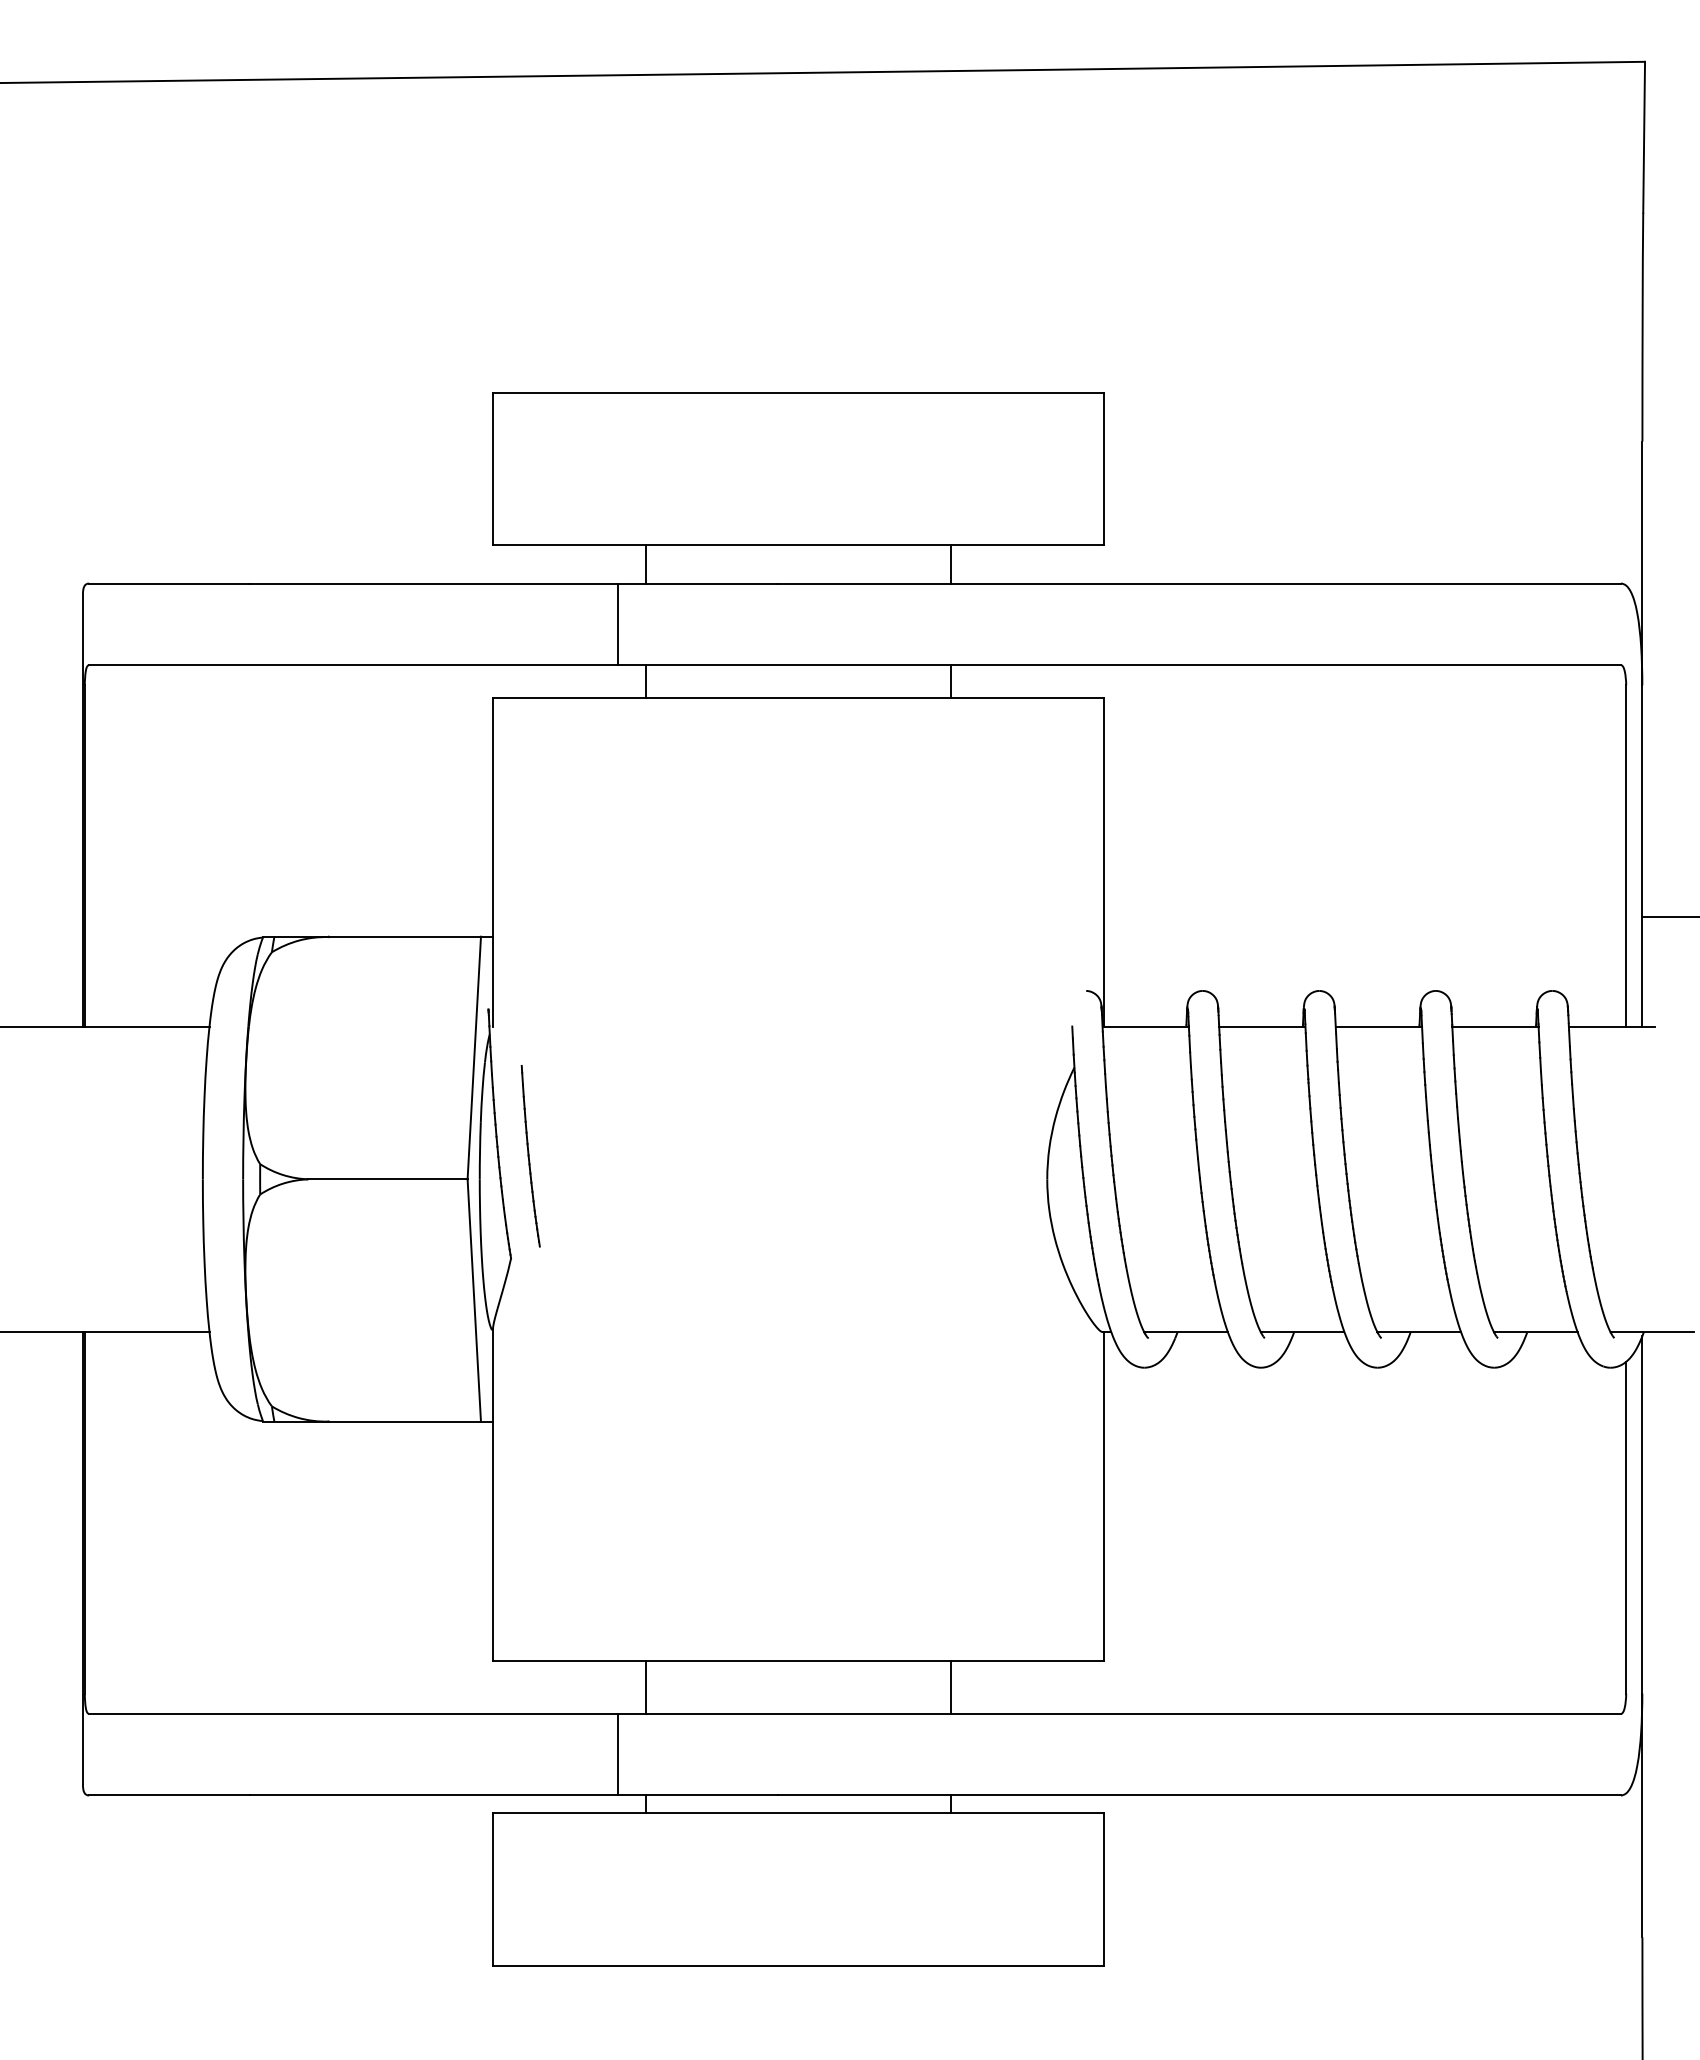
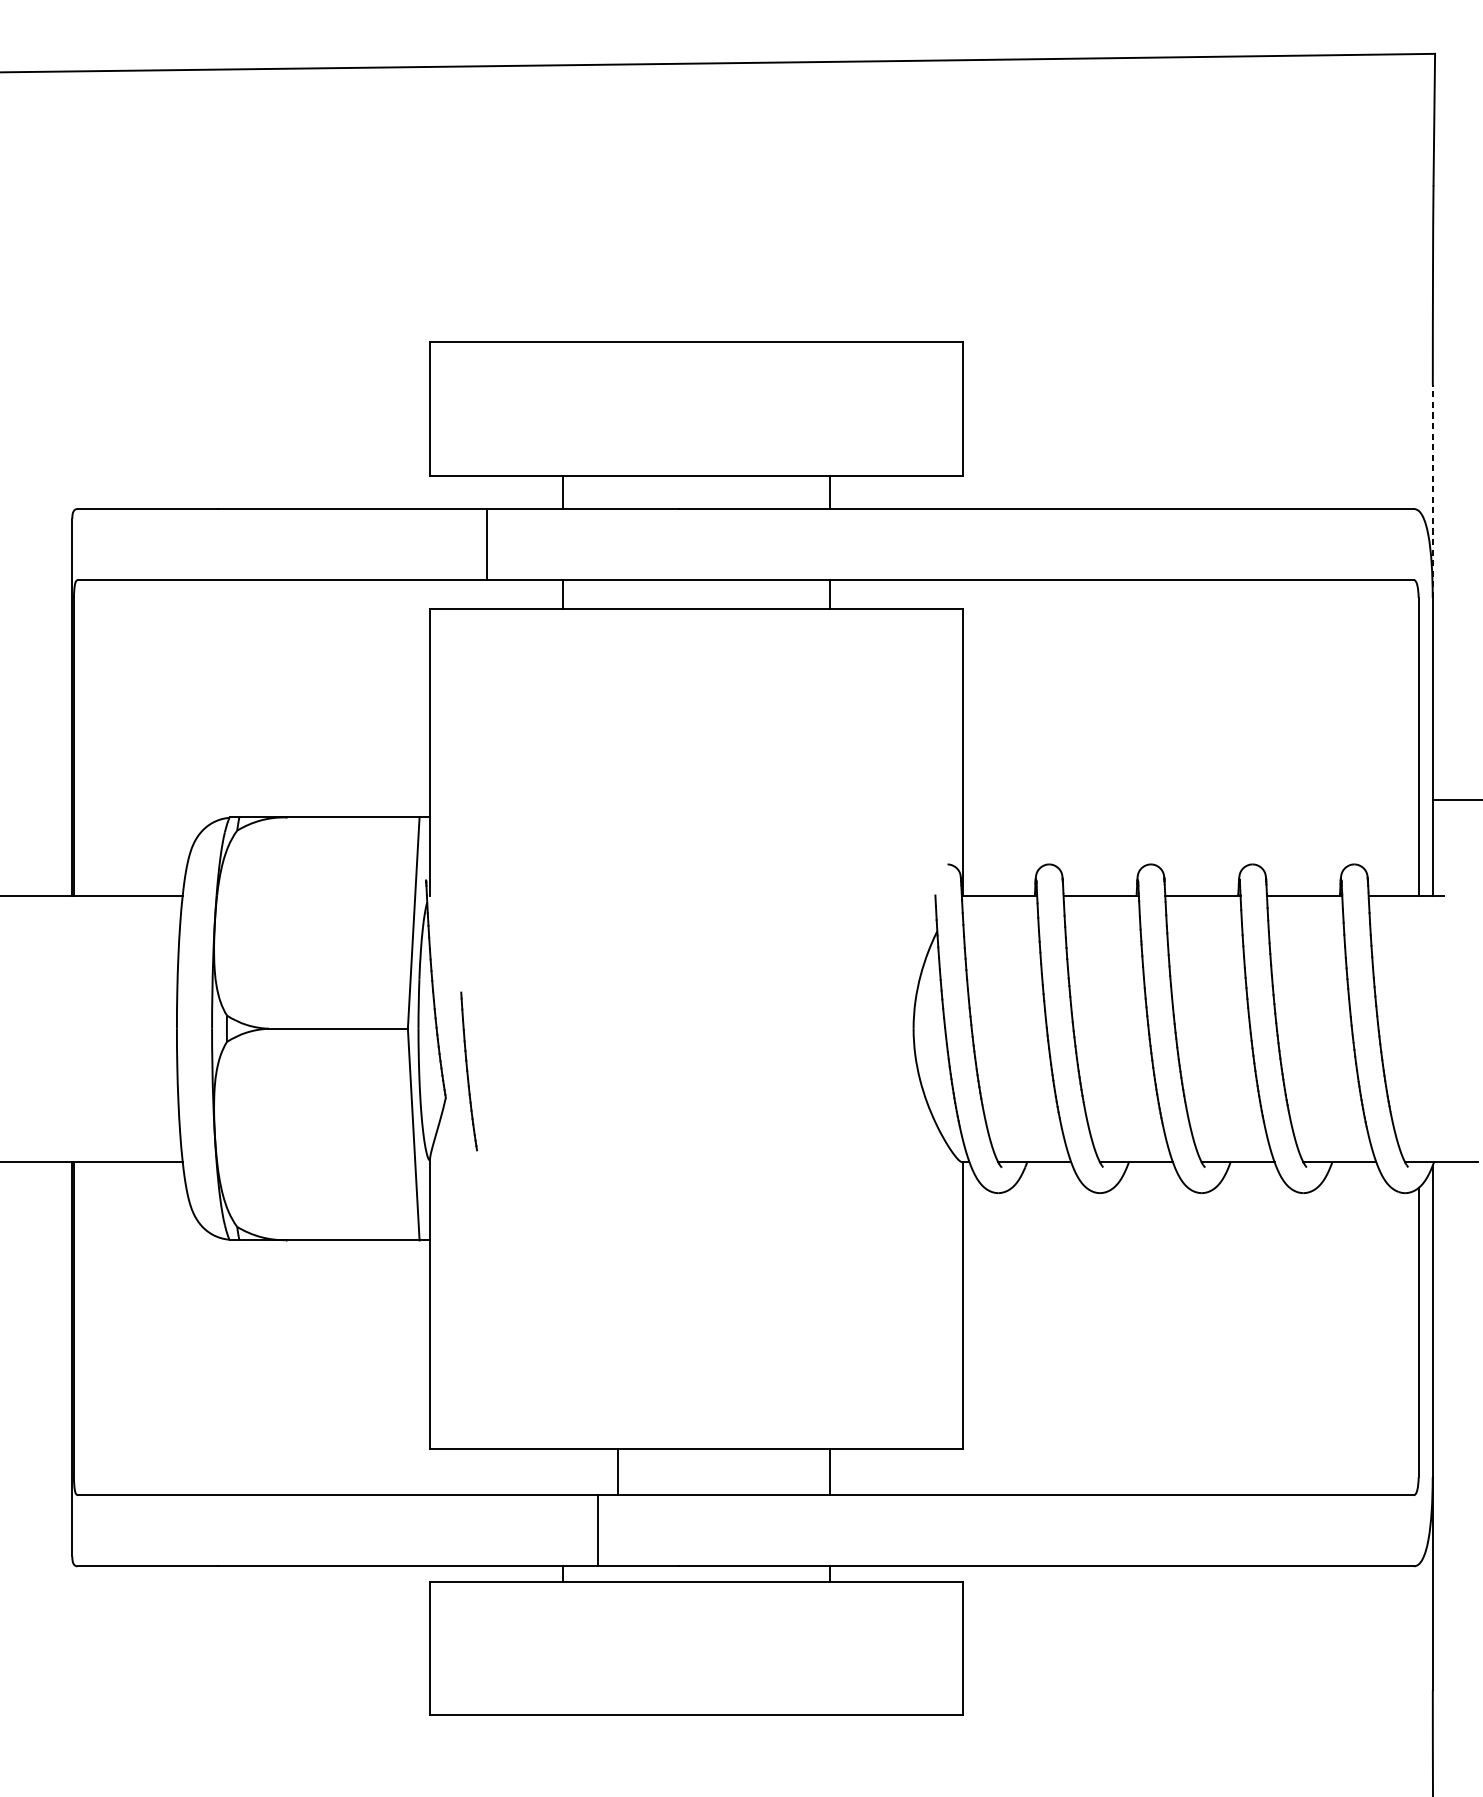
line: (1642, 563) -> (1432, 491), solid -> dashed
line: (617, 624) -> (487, 544), moved
part: (530, 1156) -> (468, 1071), moved
line: (645, 1687) -> (618, 1472), moved
line: (617, 1754) -> (597, 1530), moved

